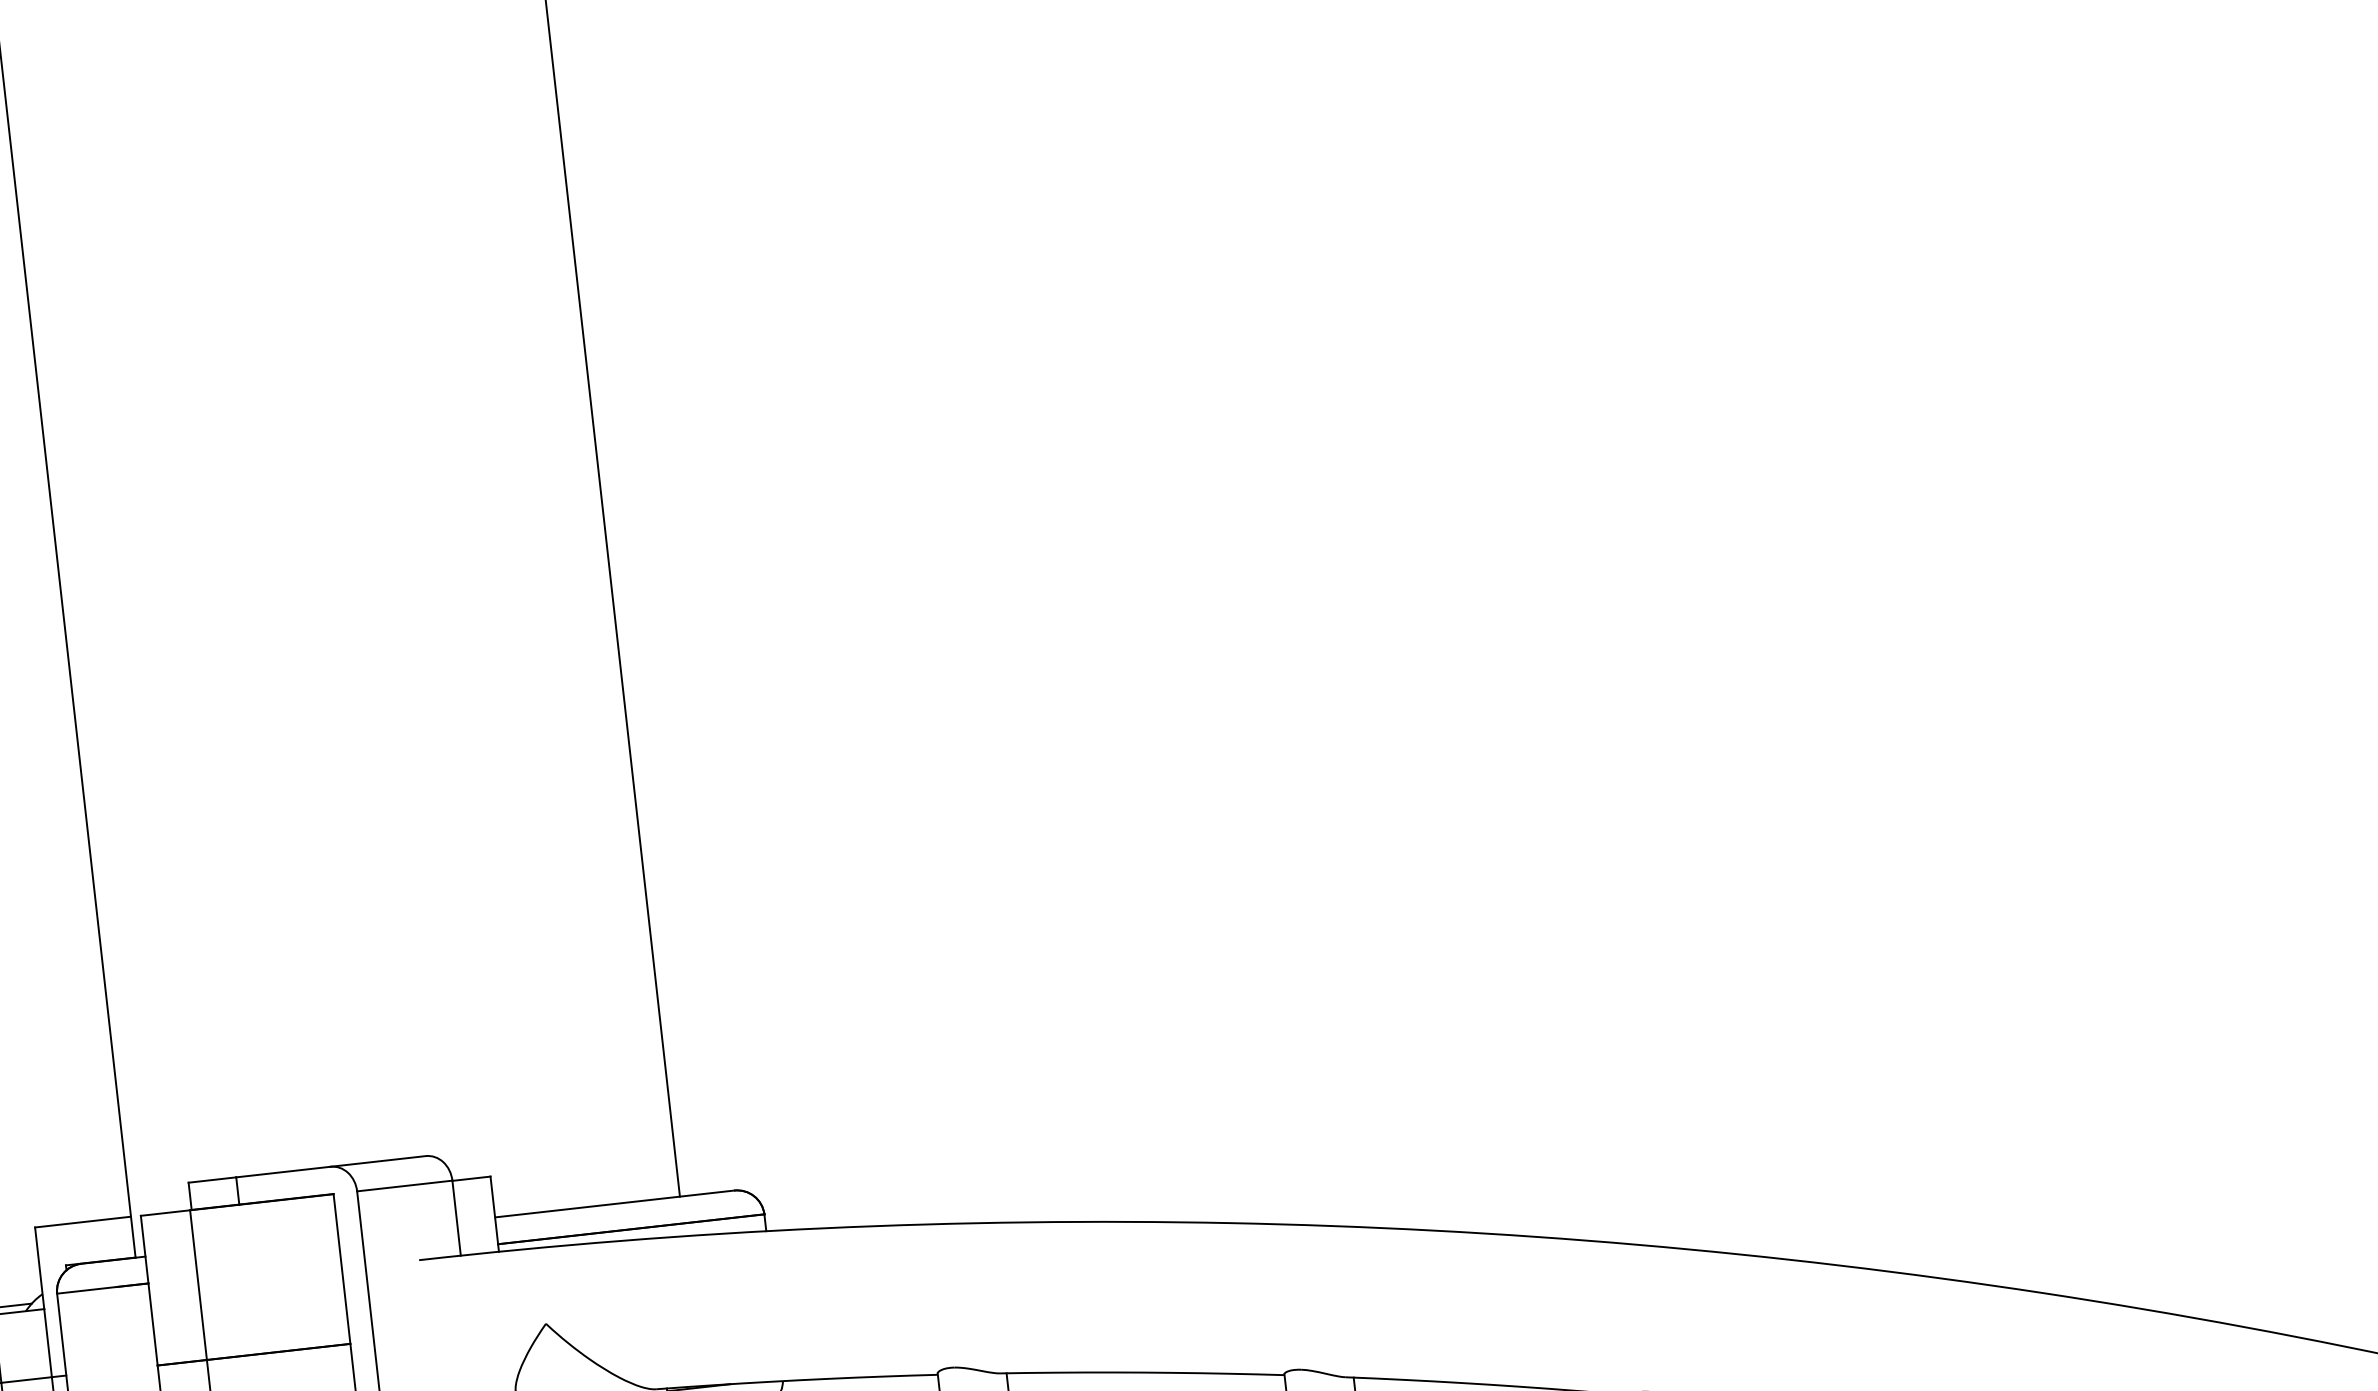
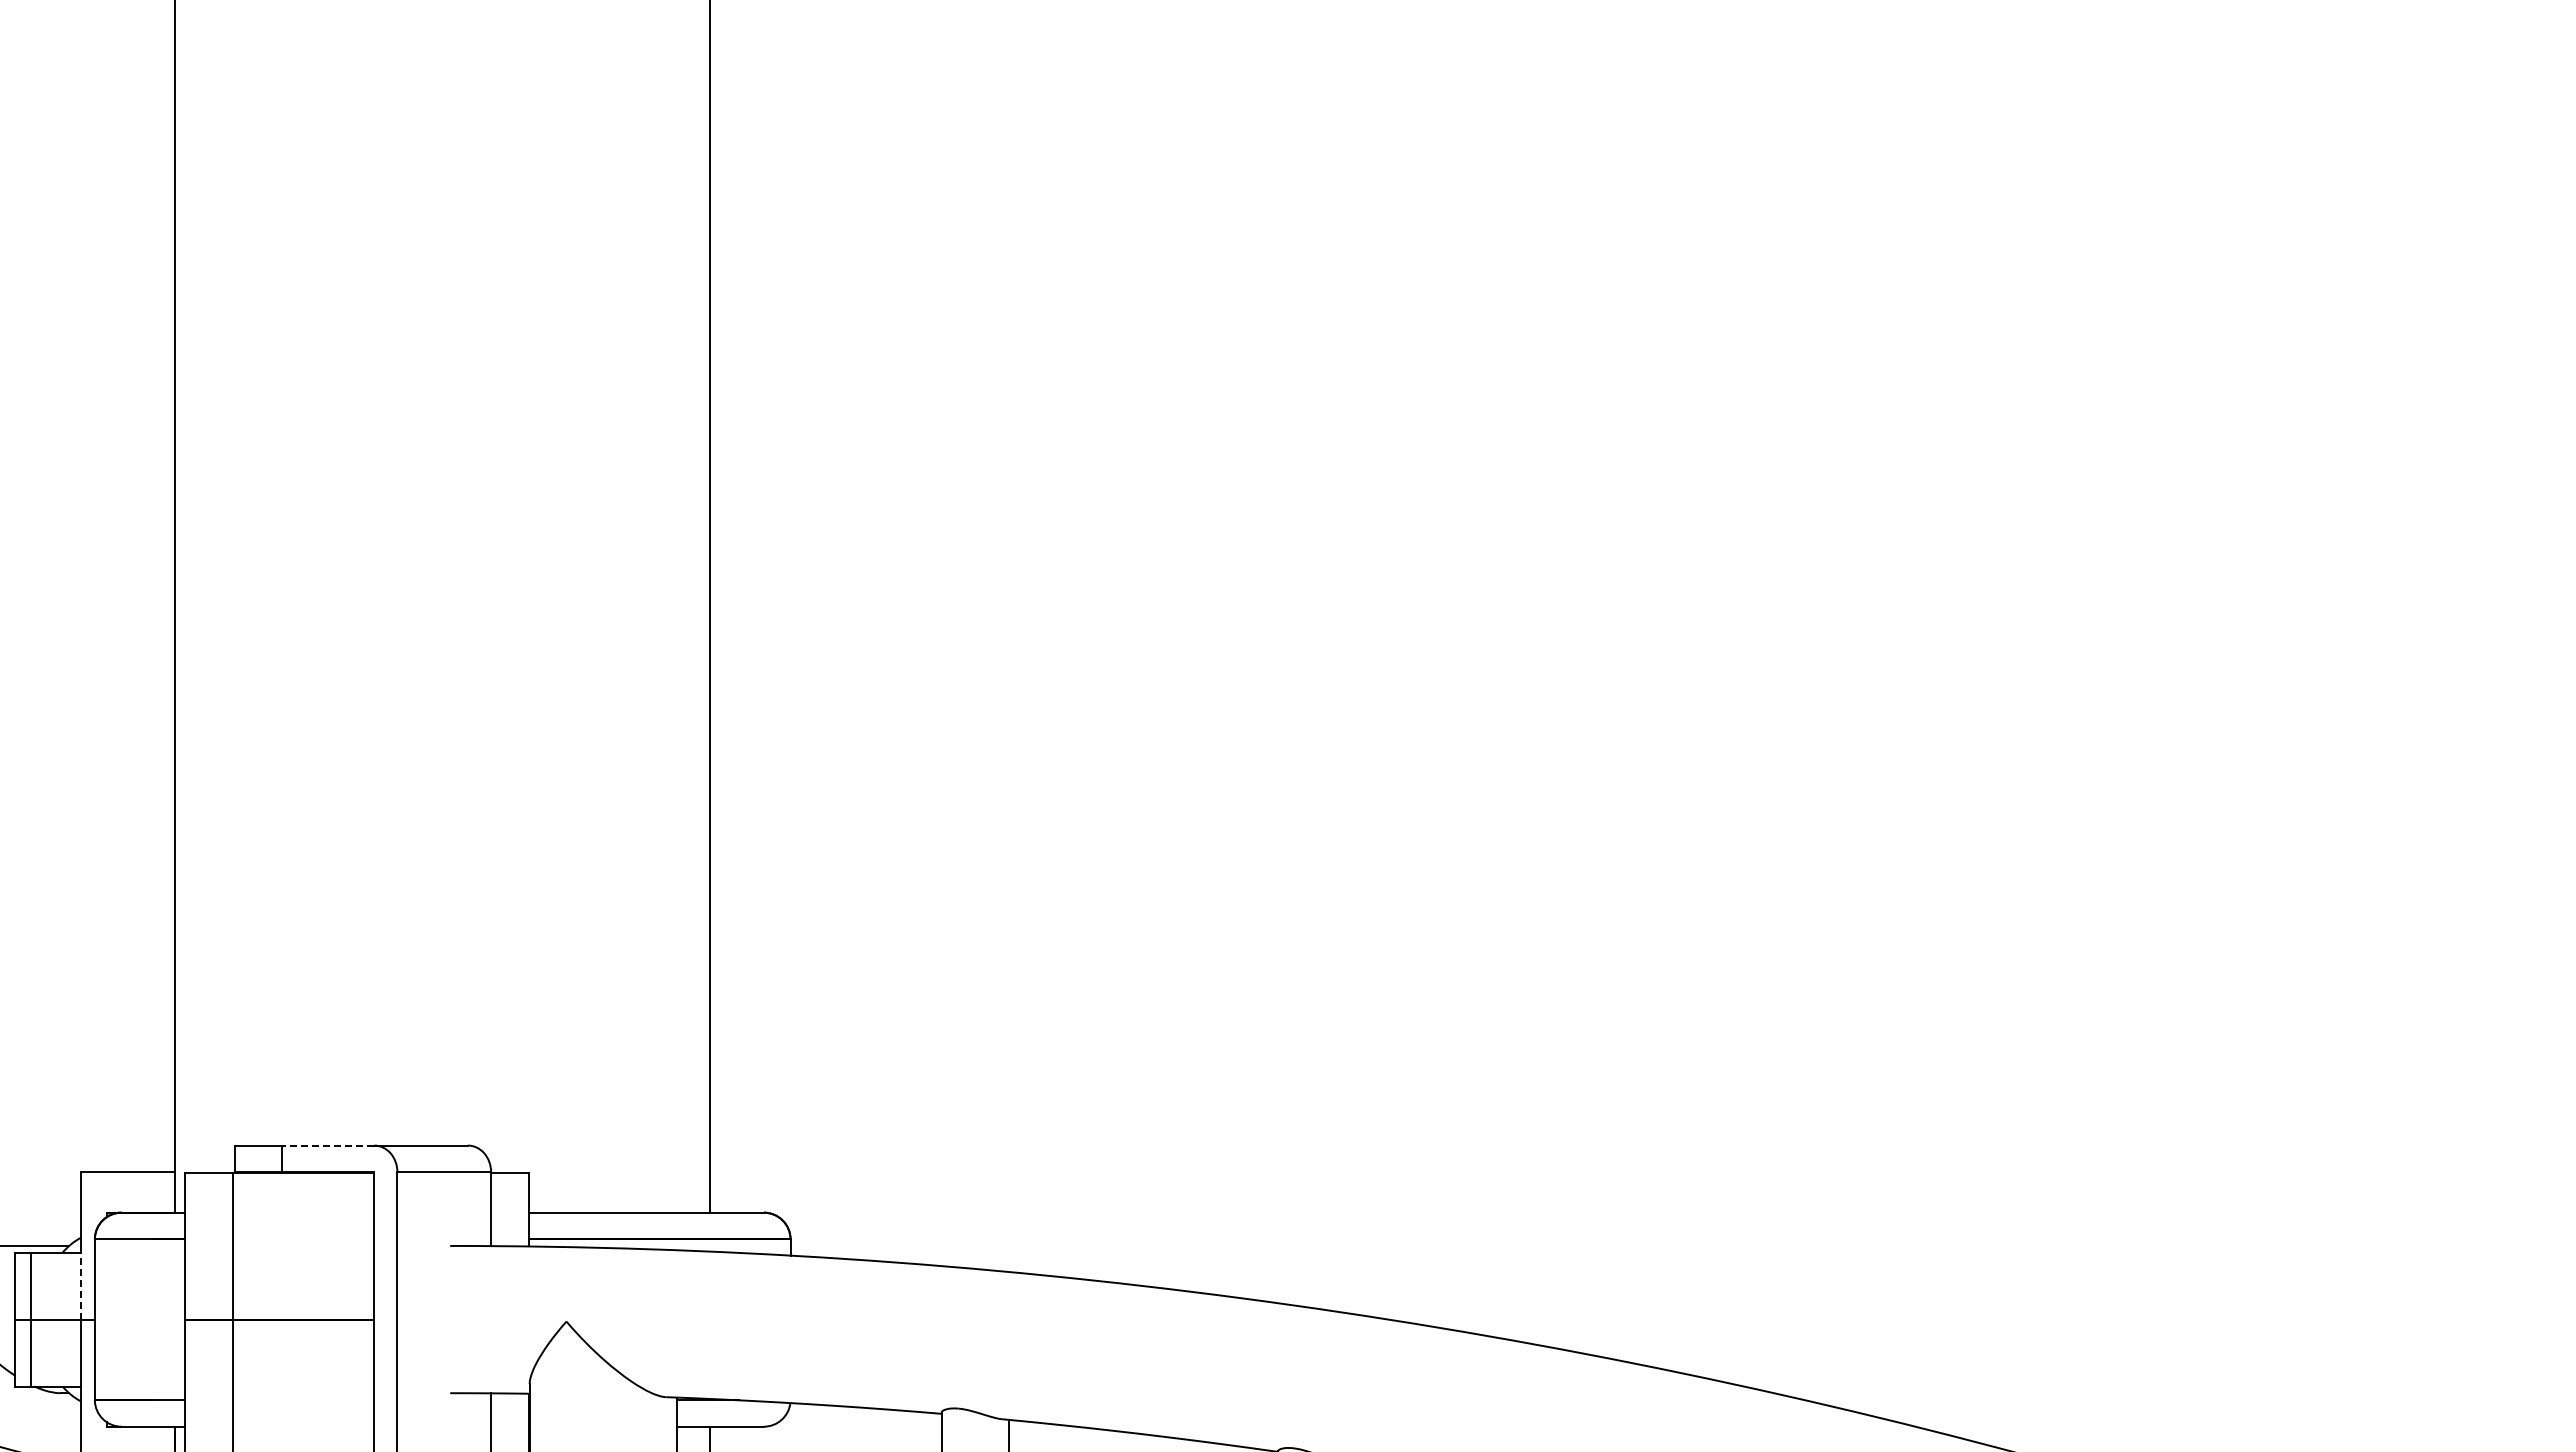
line: (282, 1172) -> (327, 1145), solid -> dashed
line: (47, 1342) -> (80, 1285), solid -> dashed

